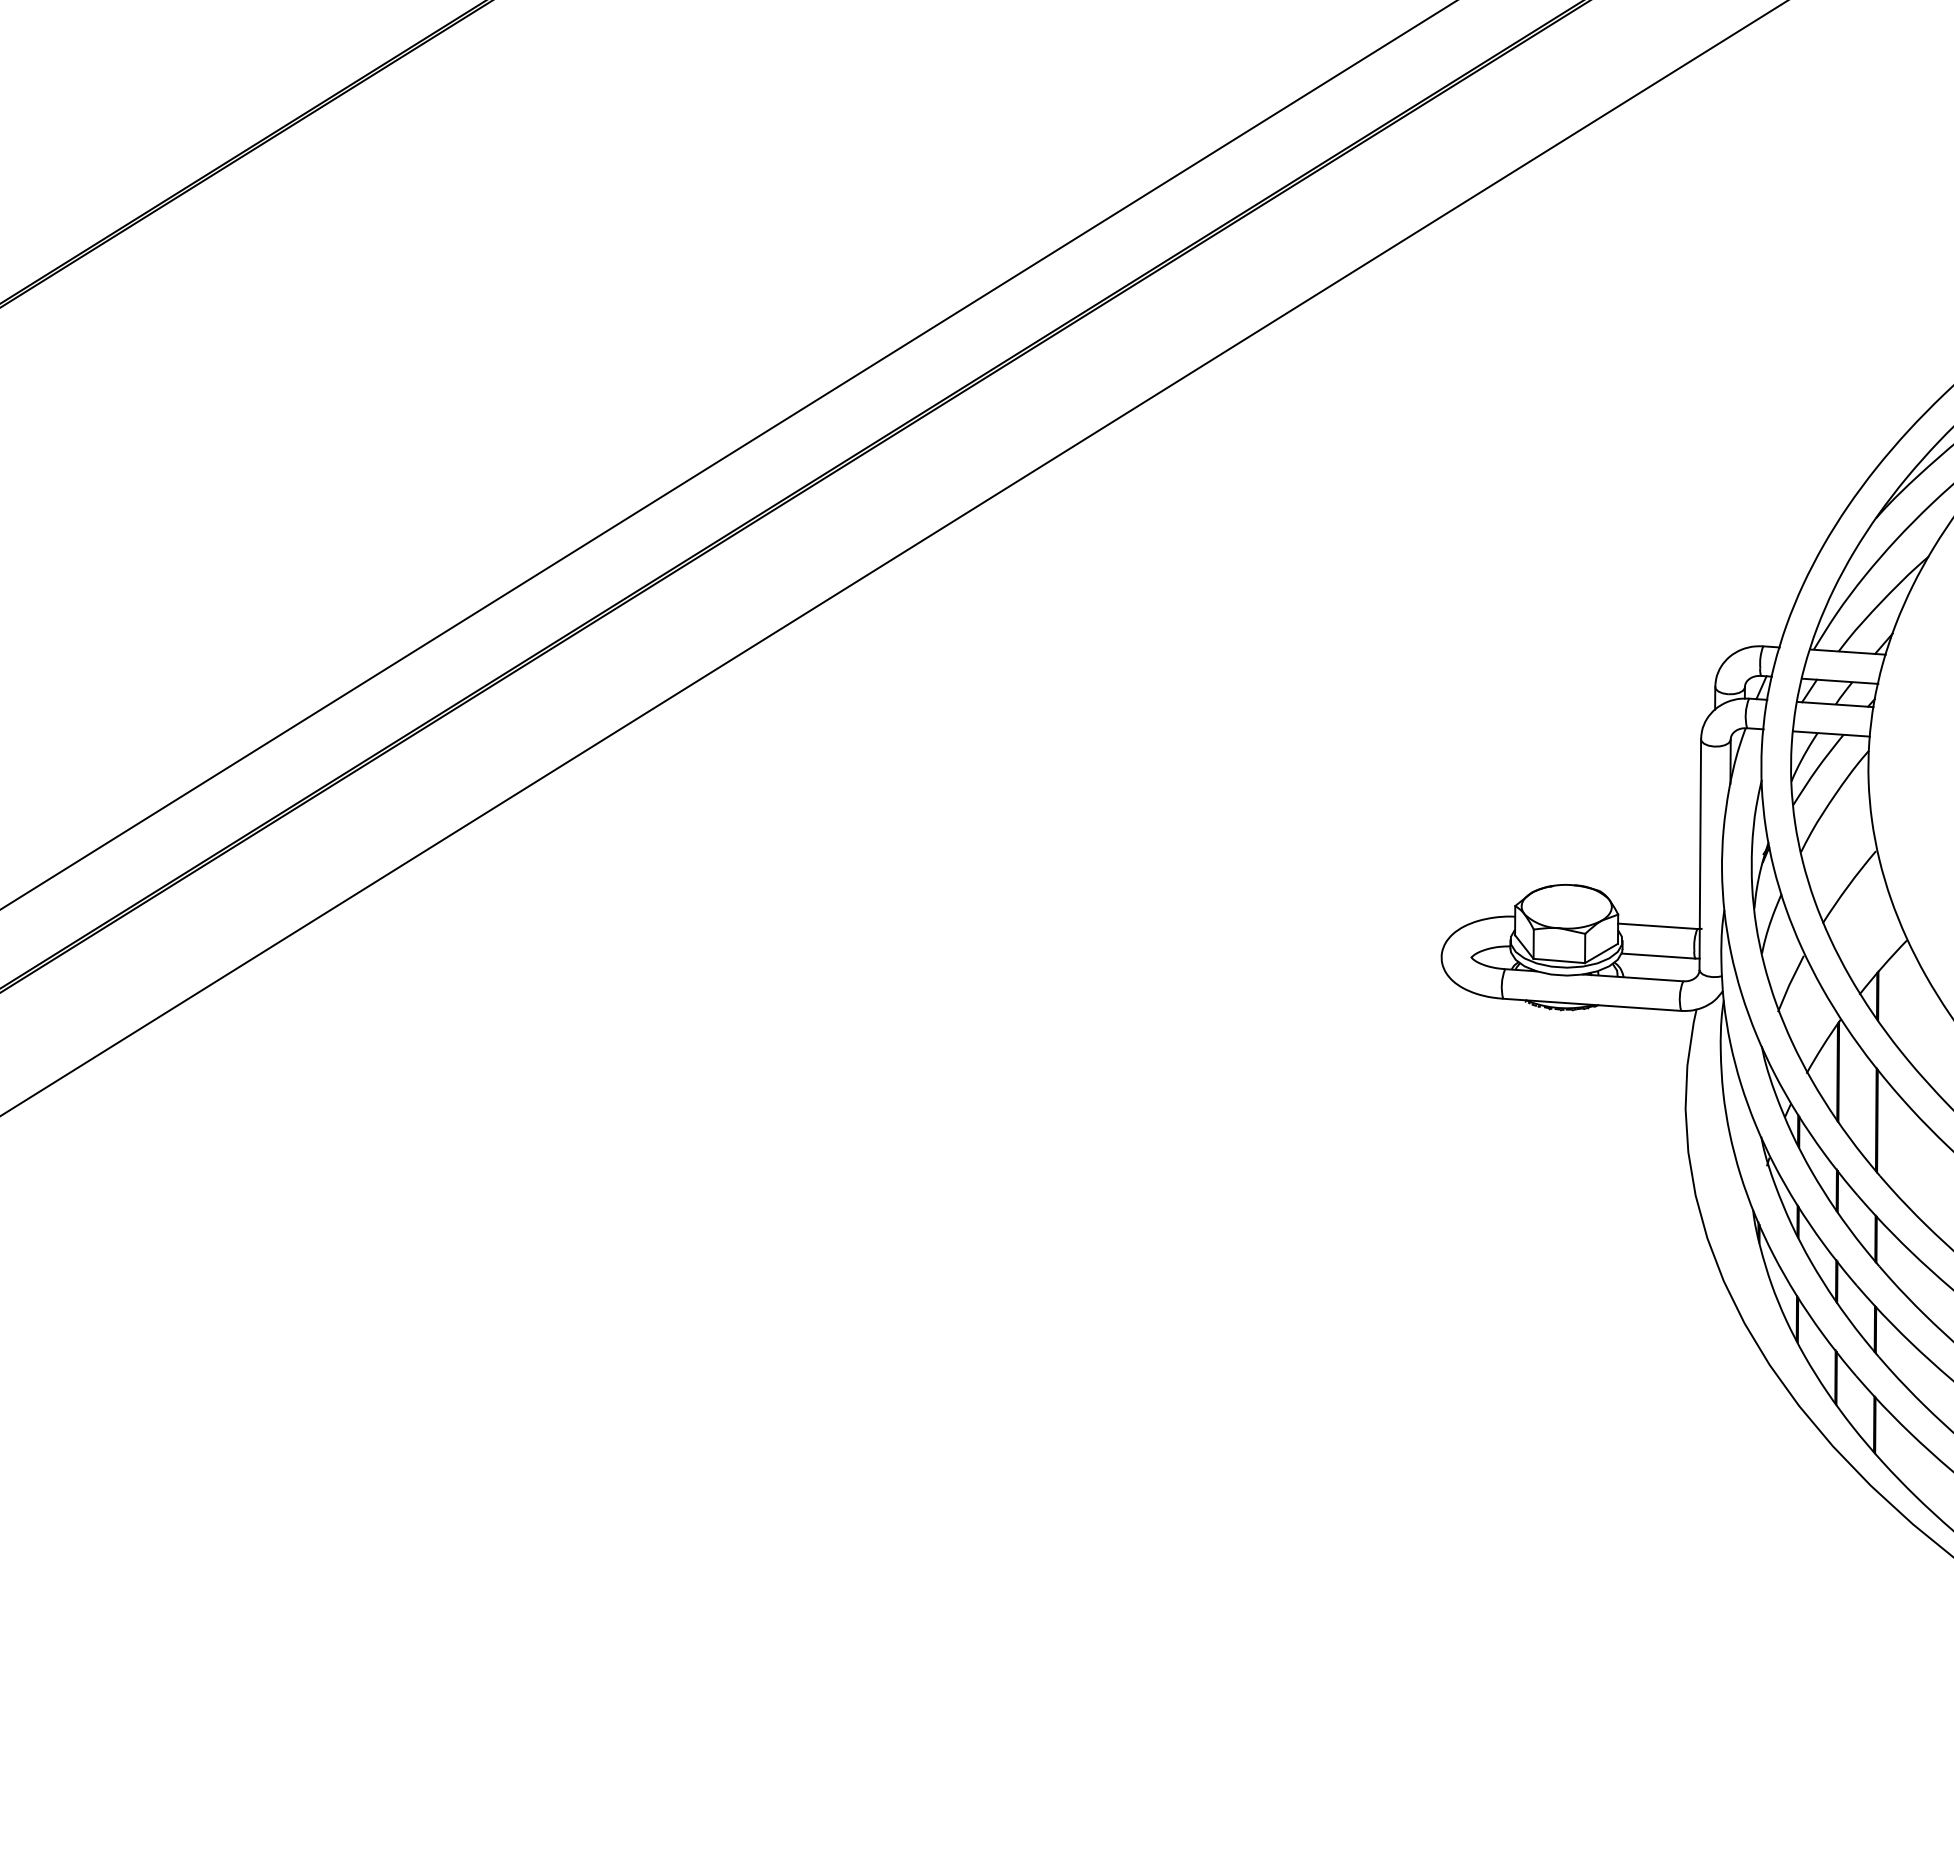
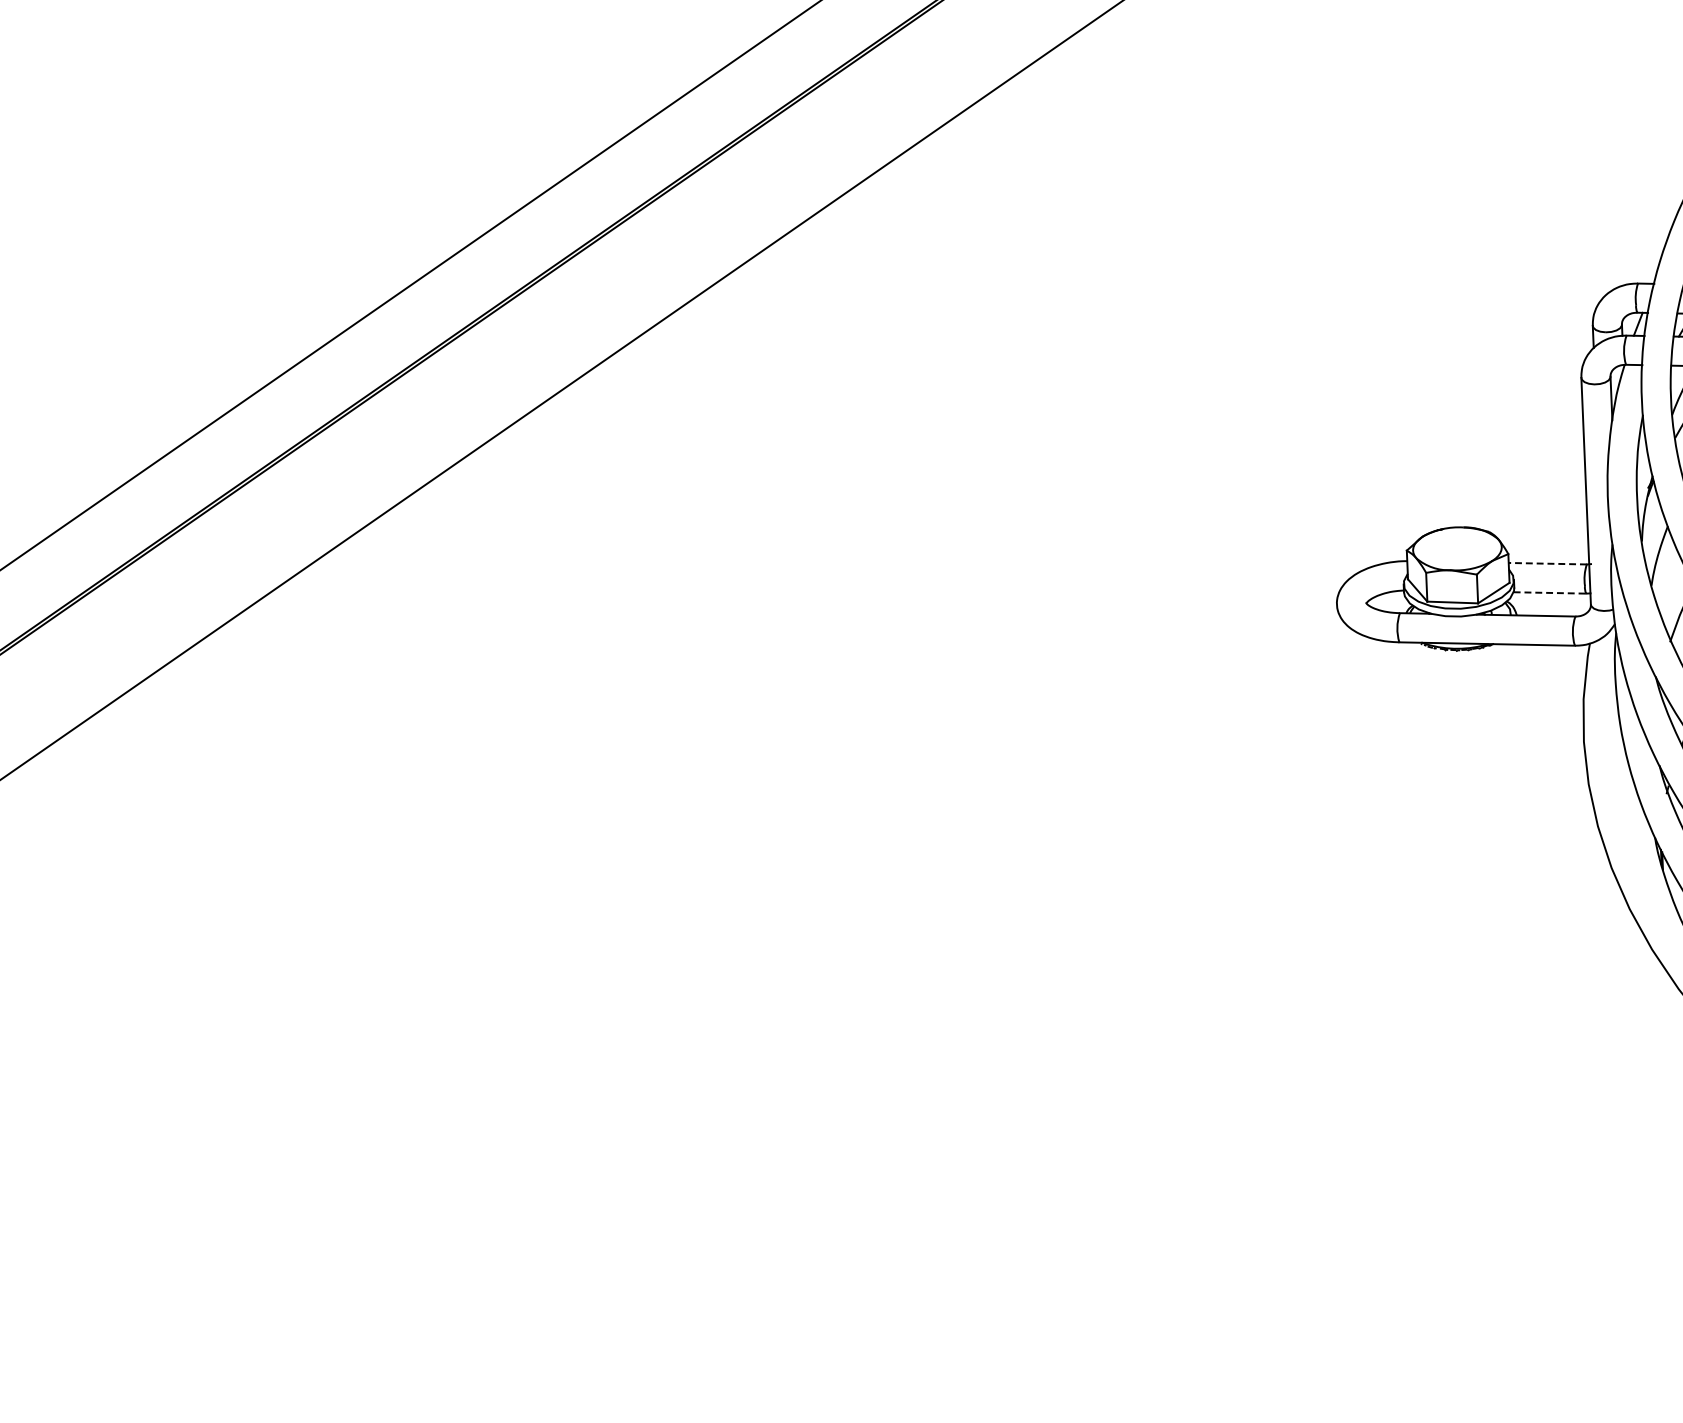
line: (1657, 926) -> (1547, 563), solid -> dashed
line: (1658, 956) -> (1549, 593), solid -> dashed

